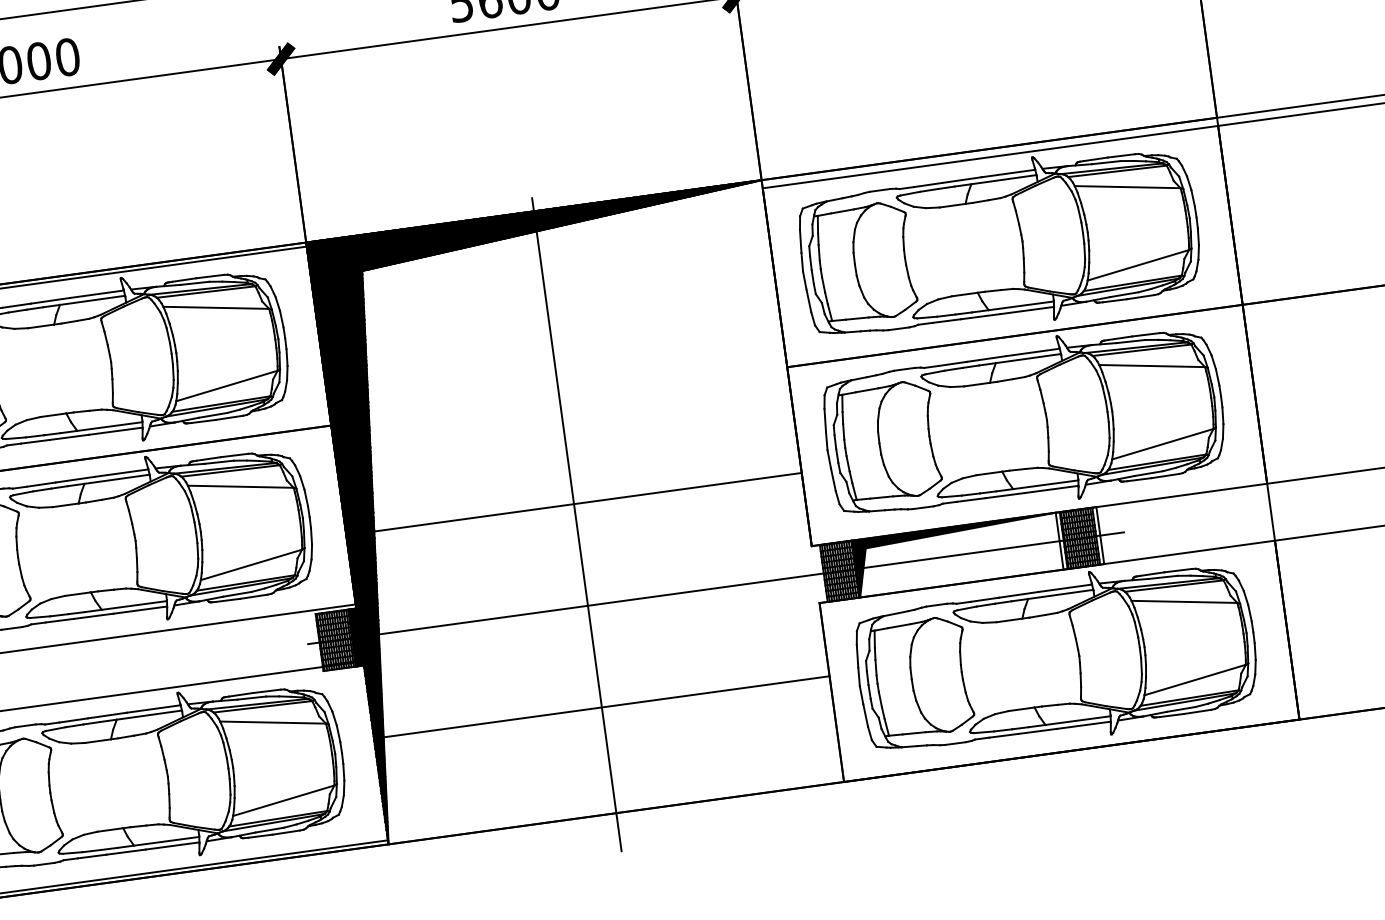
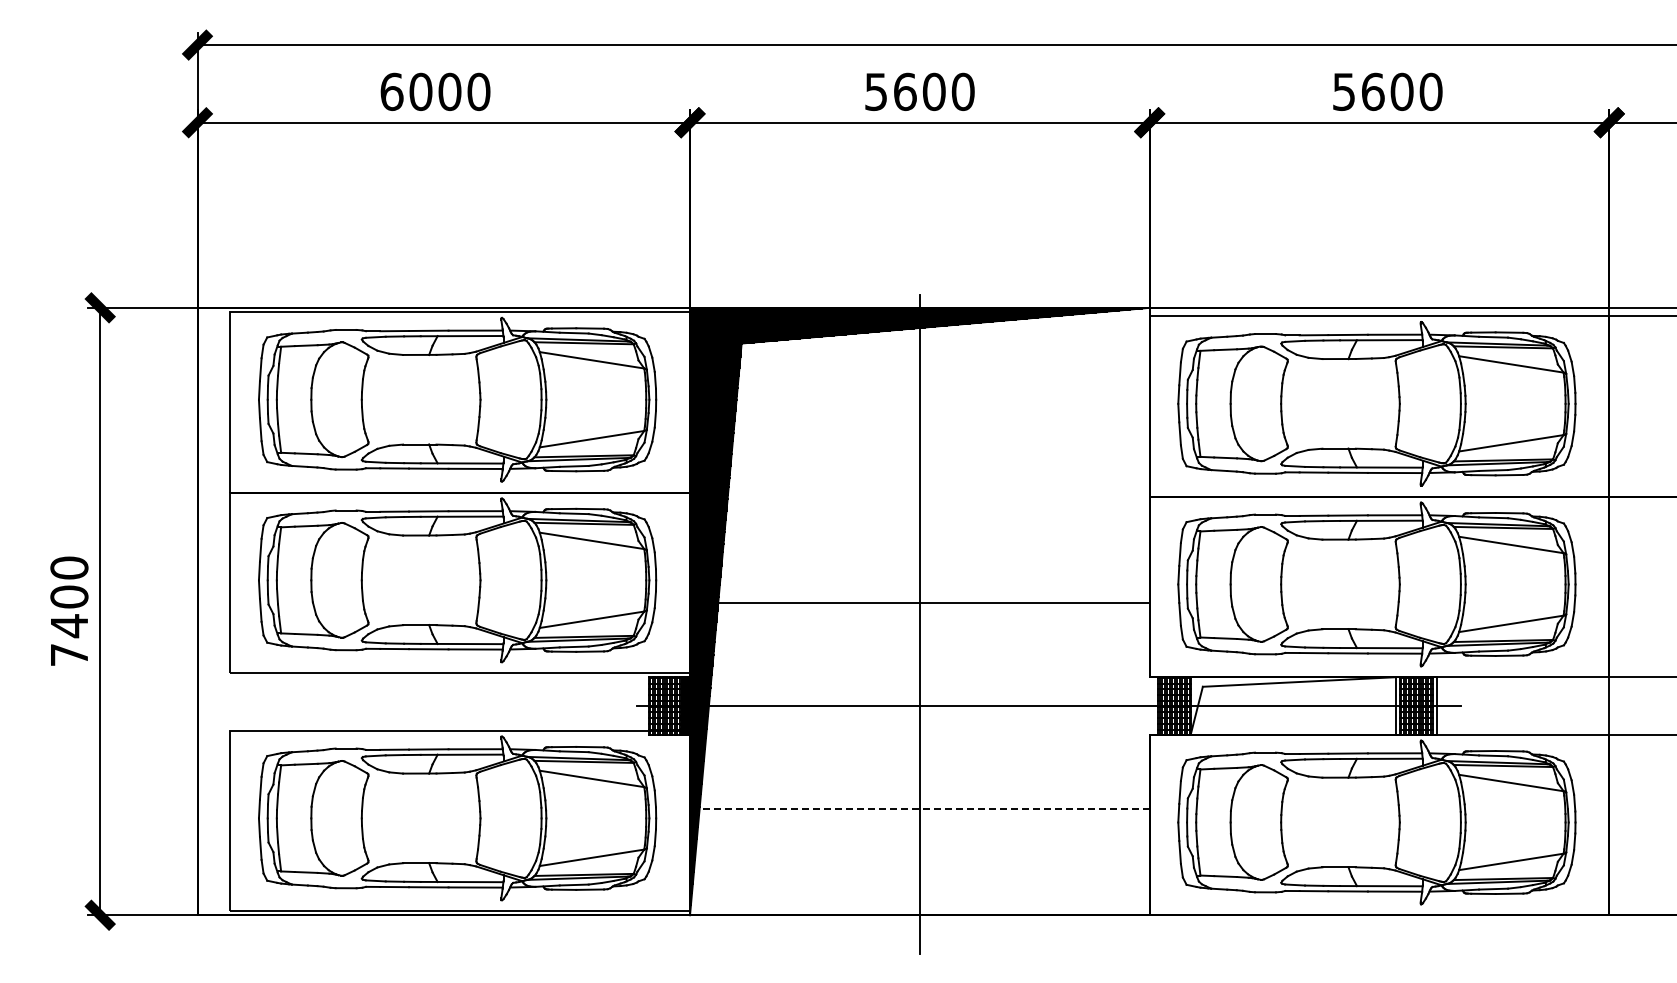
fill: (957, 554) -> (1292, 705), removed
line: (601, 707) -> (919, 808), solid -> dashed

